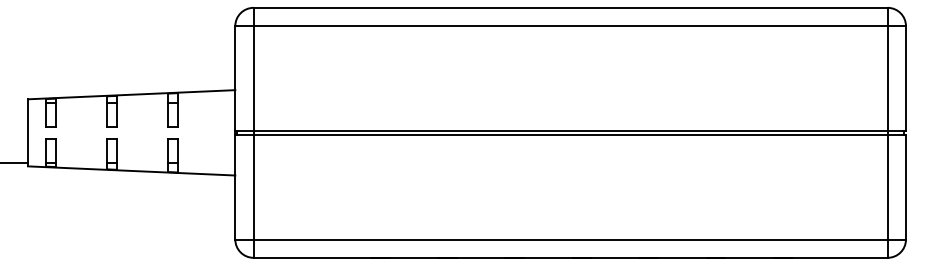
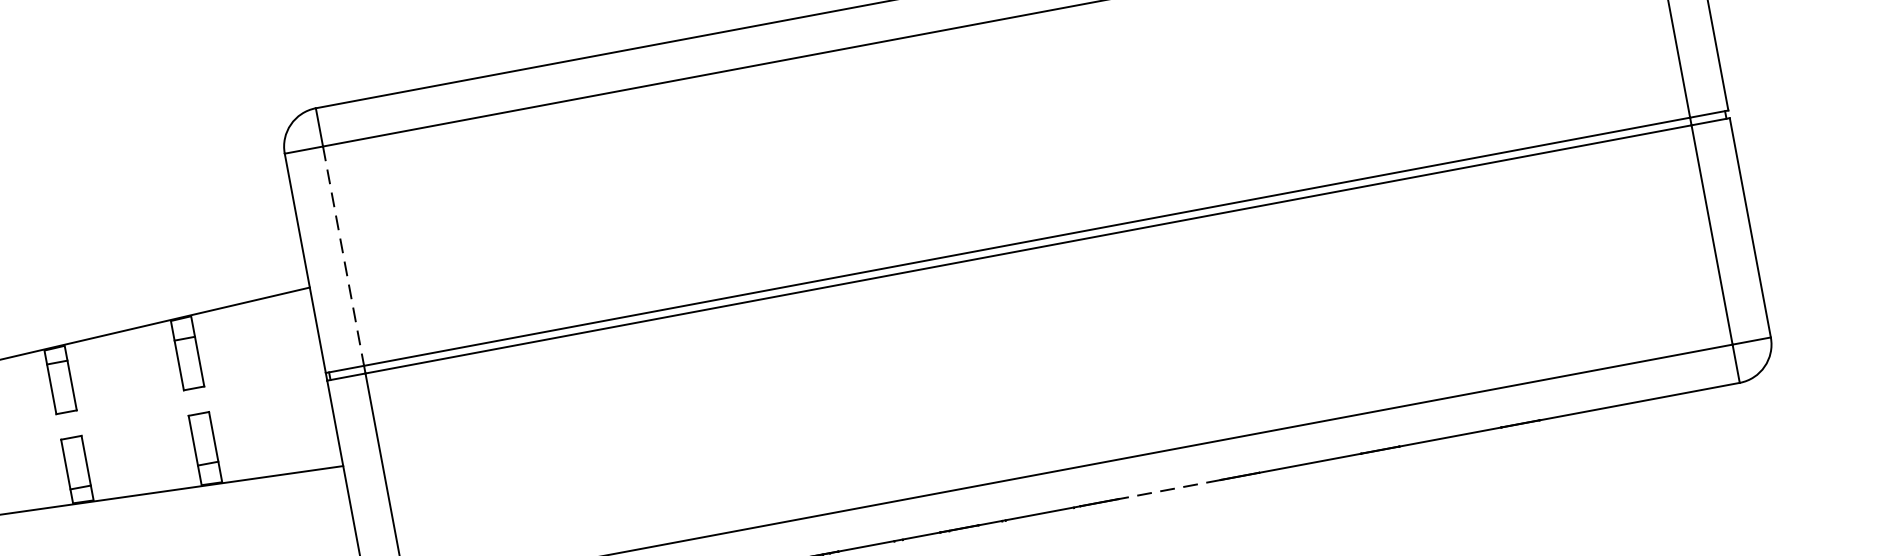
line: (253, 79) -> (343, 258), solid -> dashed
line: (614, 257) -> (1168, 489), solid -> dashed

